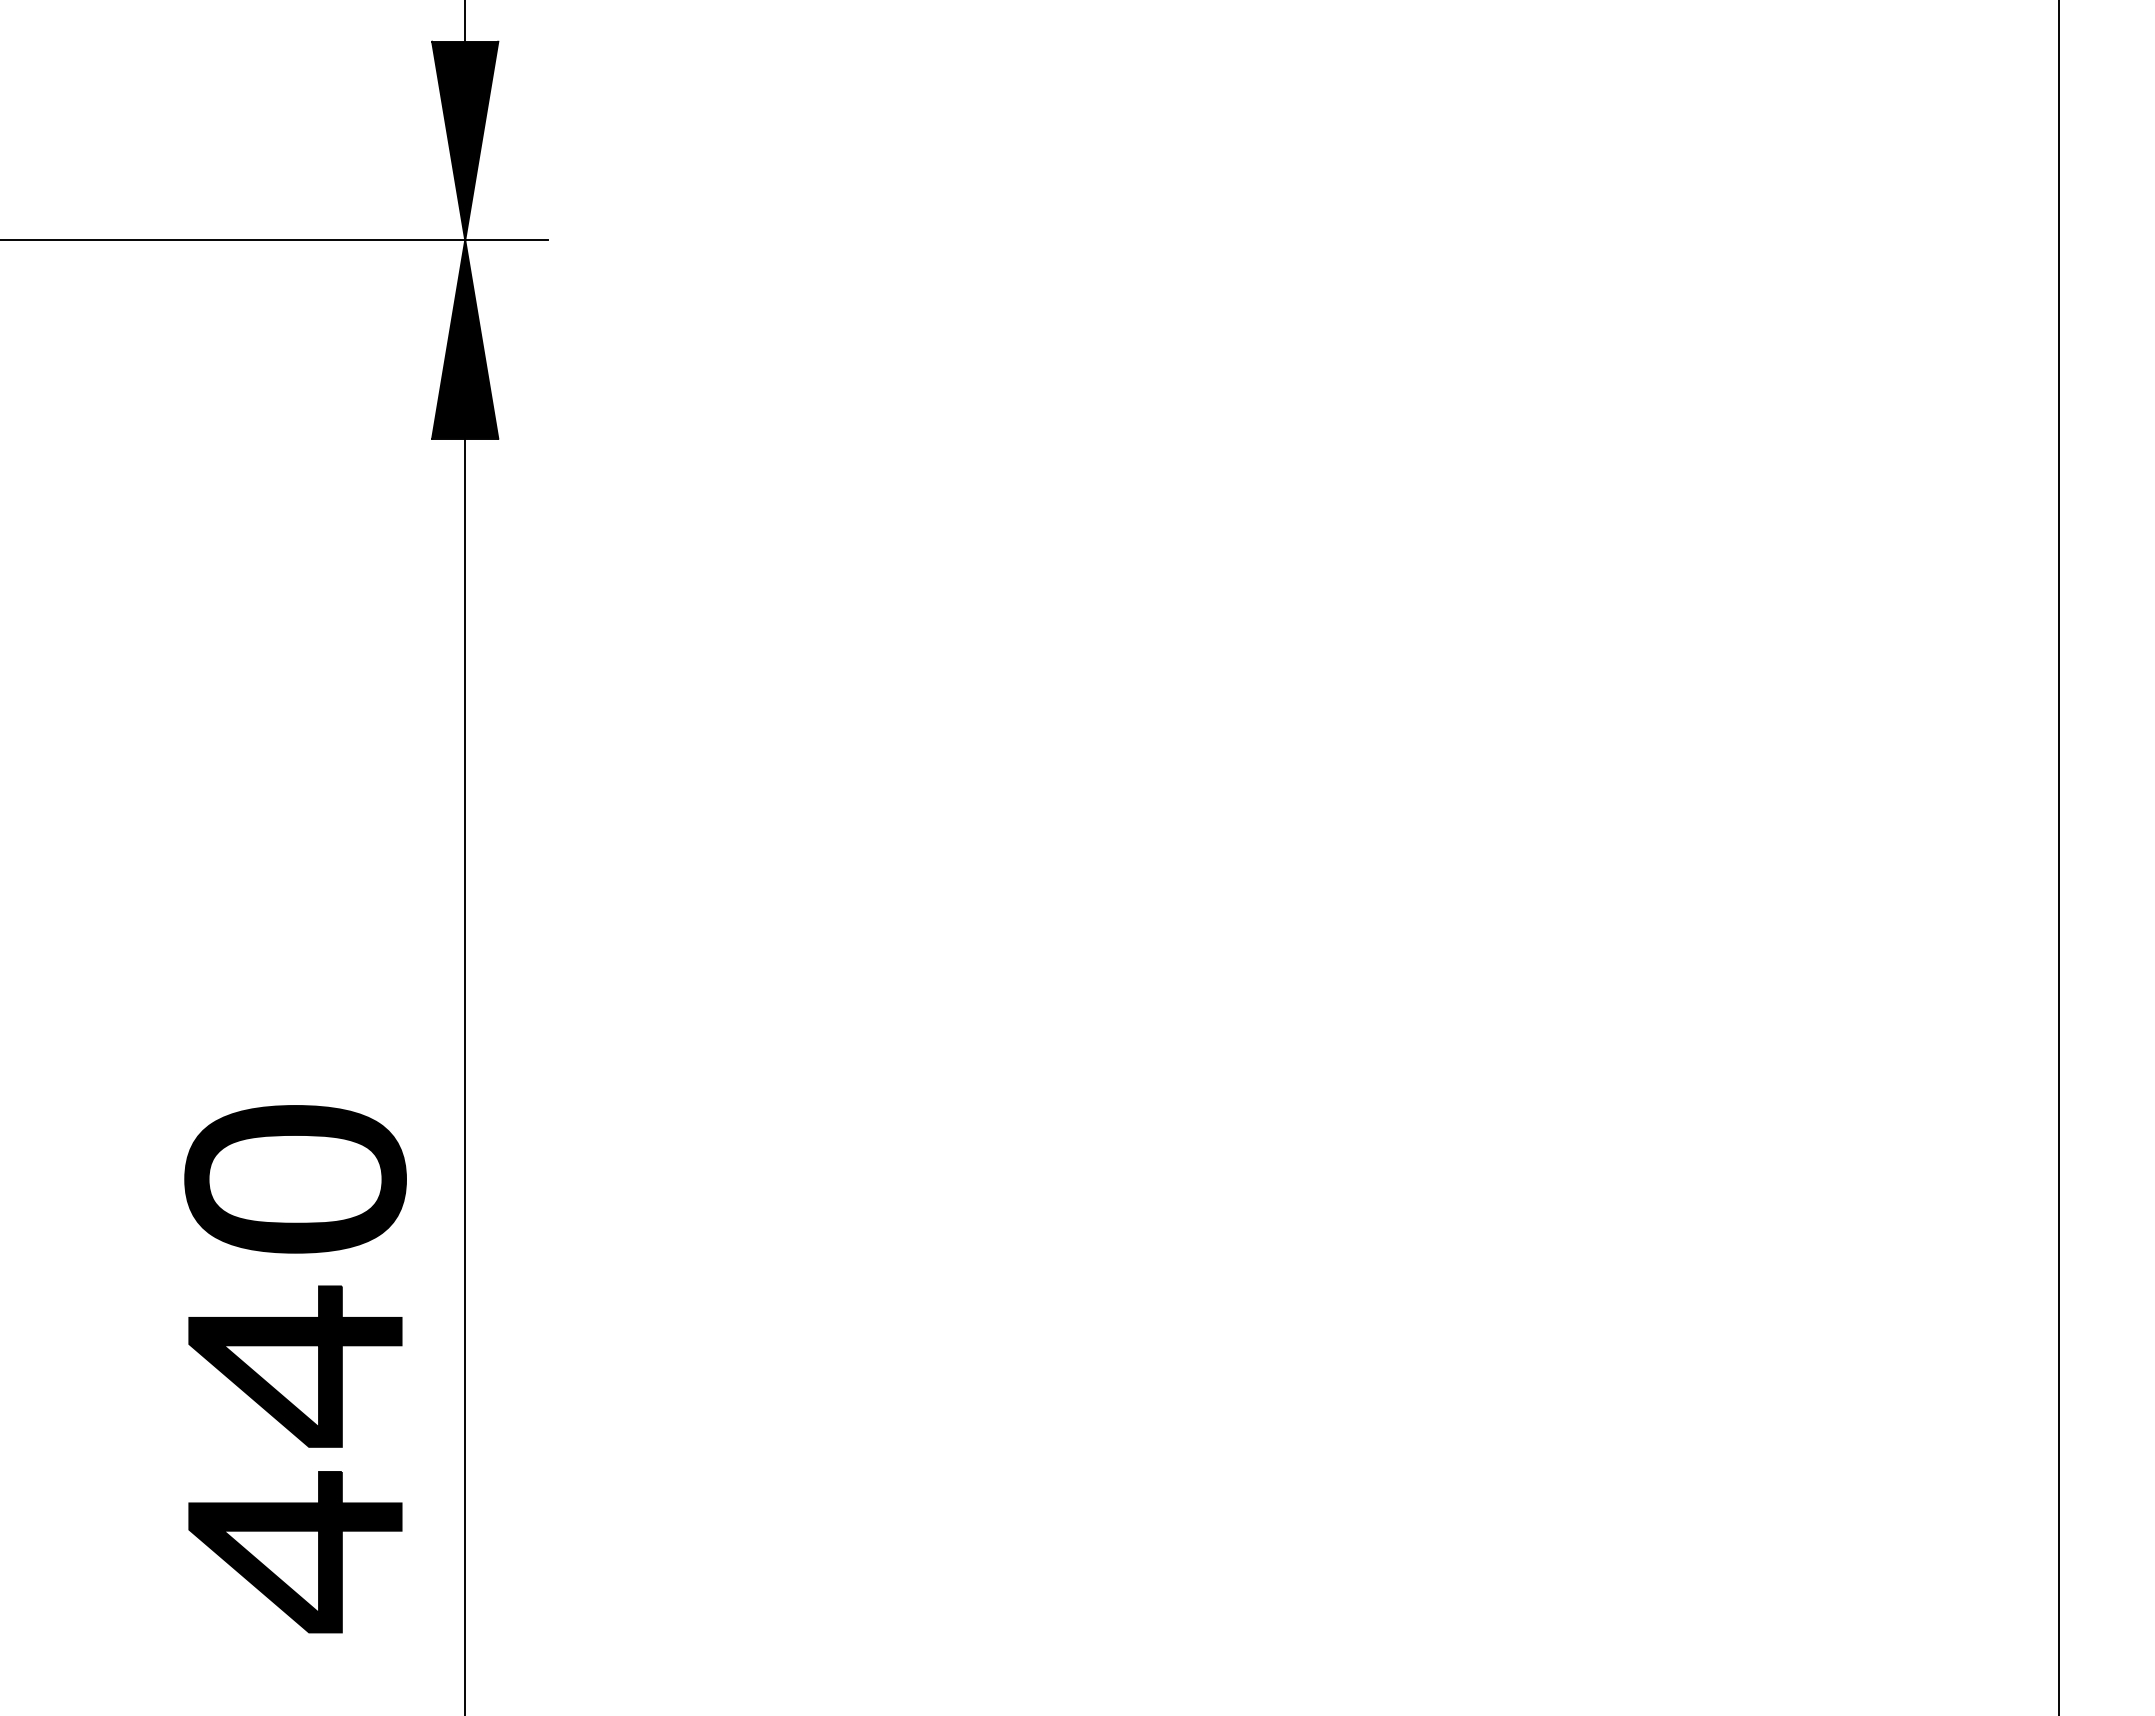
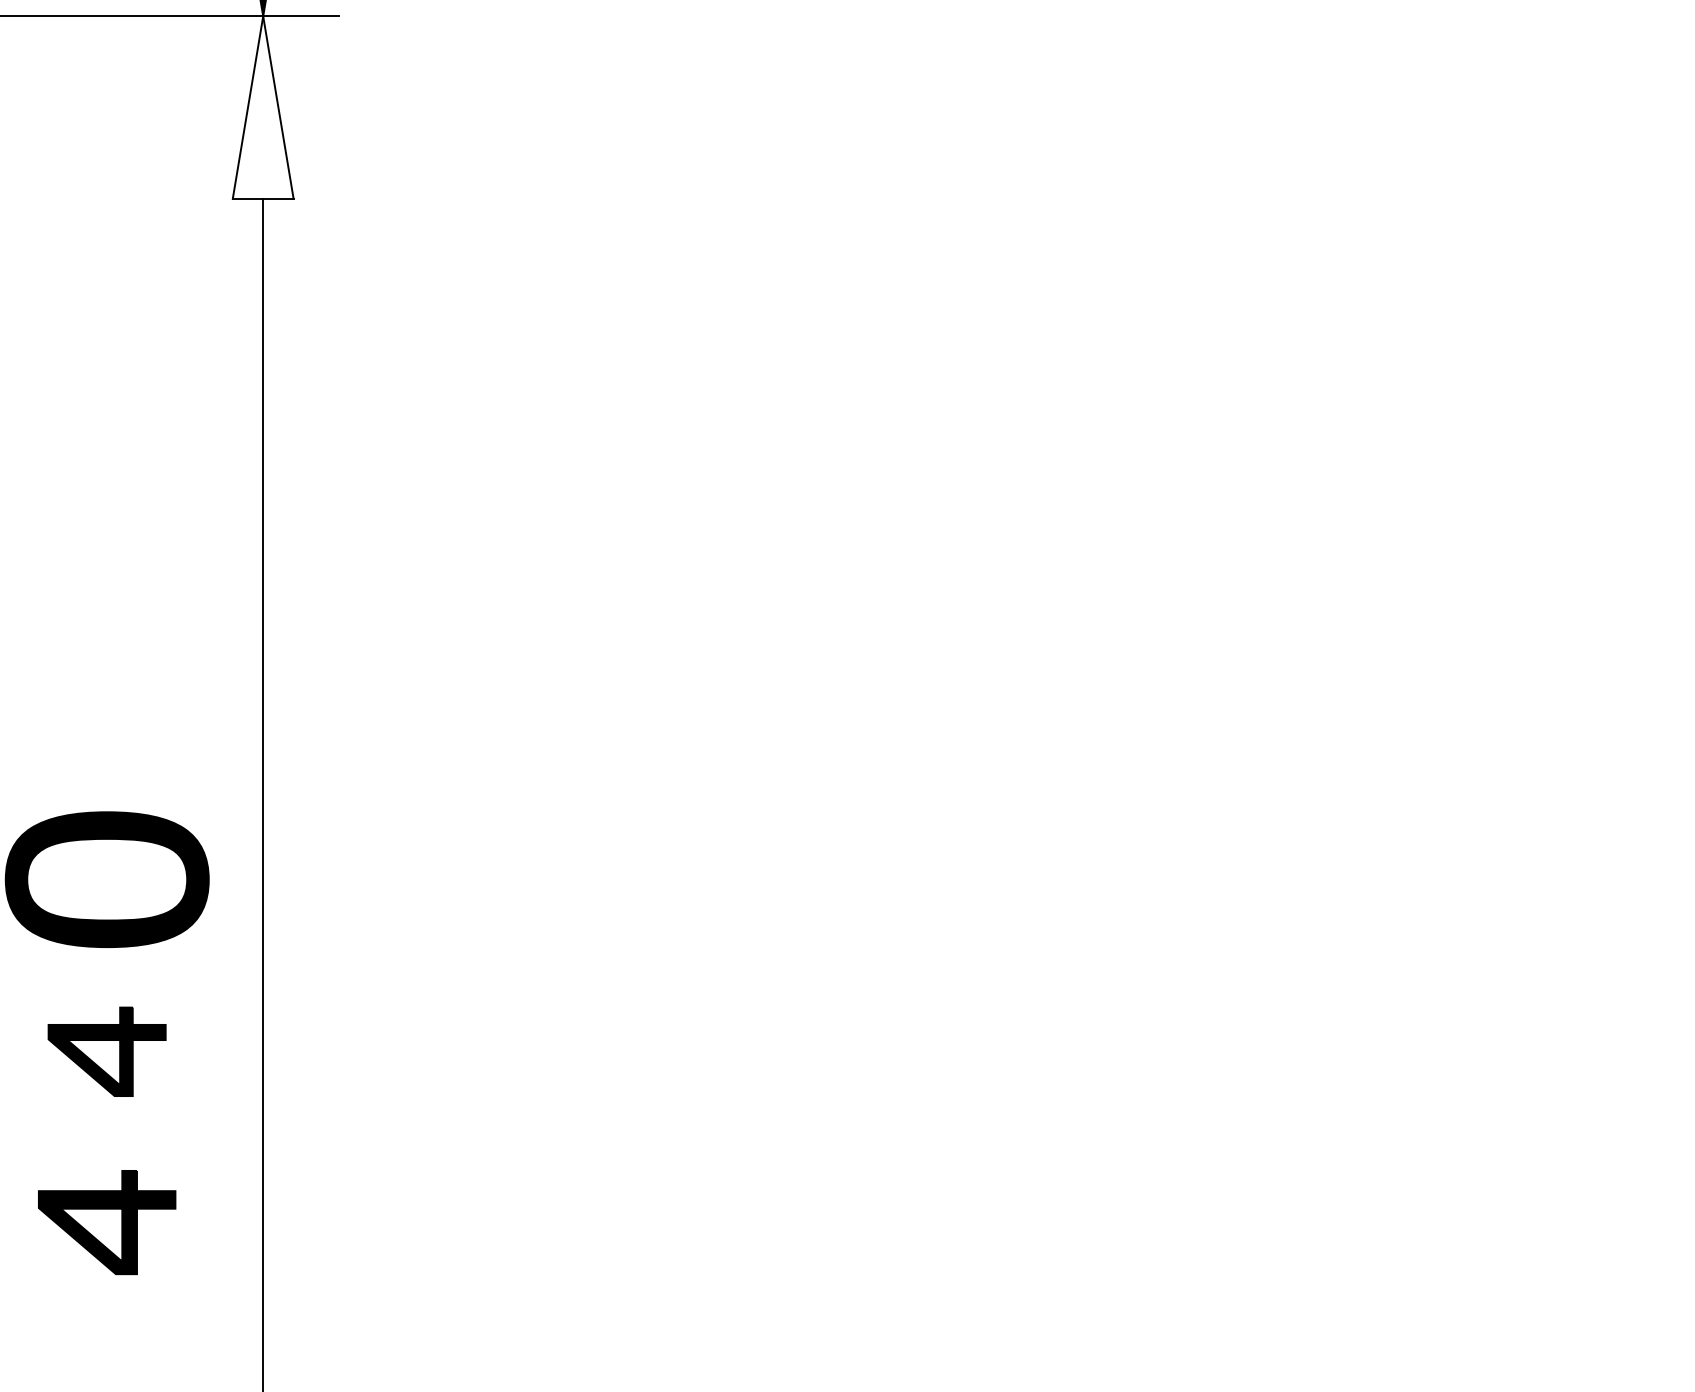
fill: (465, 339) -> (263, 107), removed
part: (295, 1366) -> (107, 1051), size x0.6
part: (295, 1552) -> (107, 1222), size x0.7

